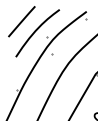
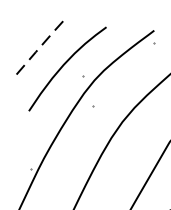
line: (21, 21) -> (38, 48), solid -> dashed

